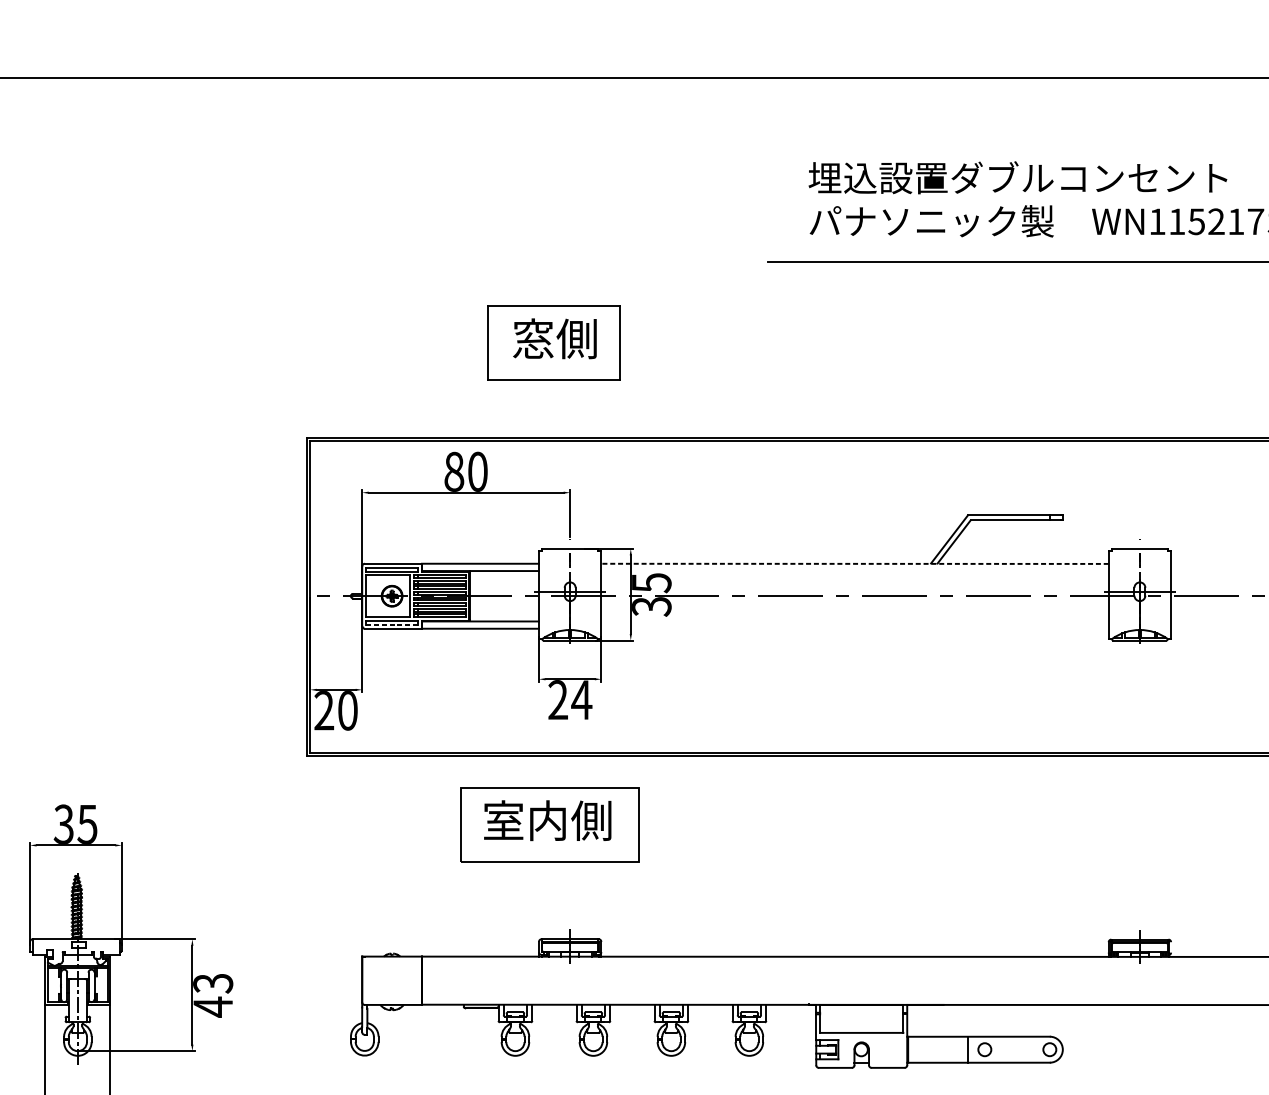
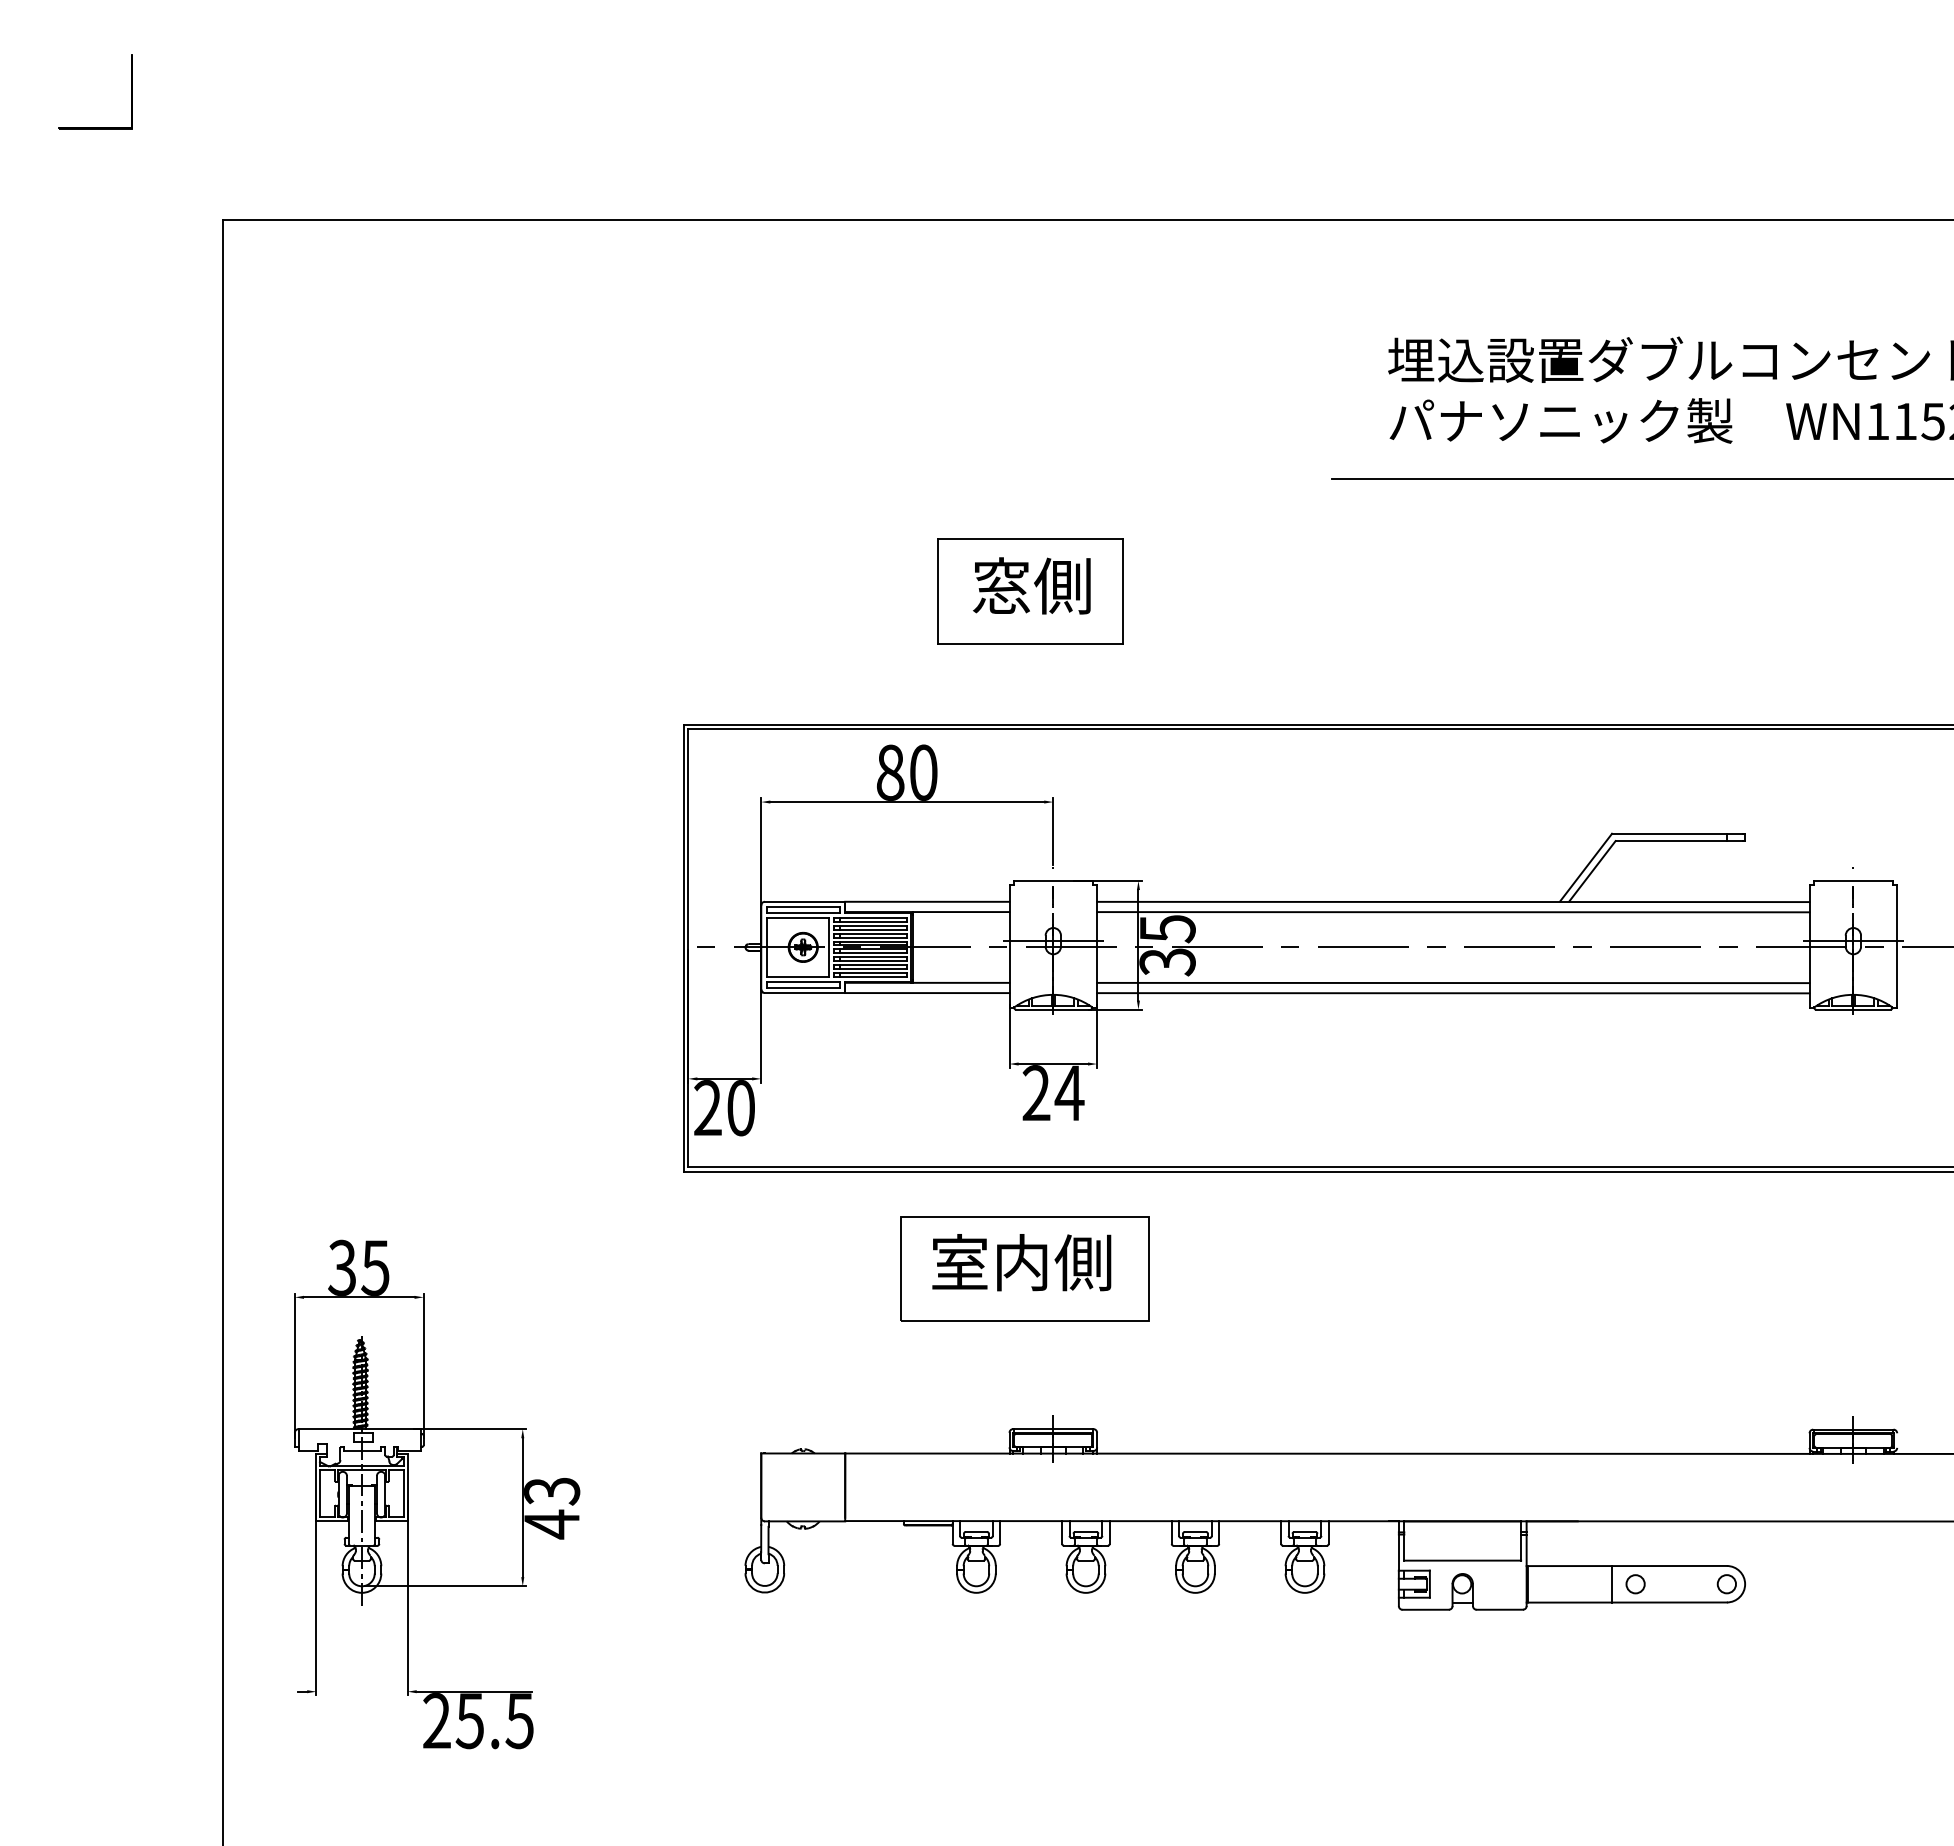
line: (854, 563) -> (1452, 901), dashed -> solid
line: (855, 571) -> (1453, 912), added
line: (855, 621) -> (1453, 982), added
line: (392, 624) -> (803, 987), dashed -> solid
line: (855, 629) -> (1453, 993), added

